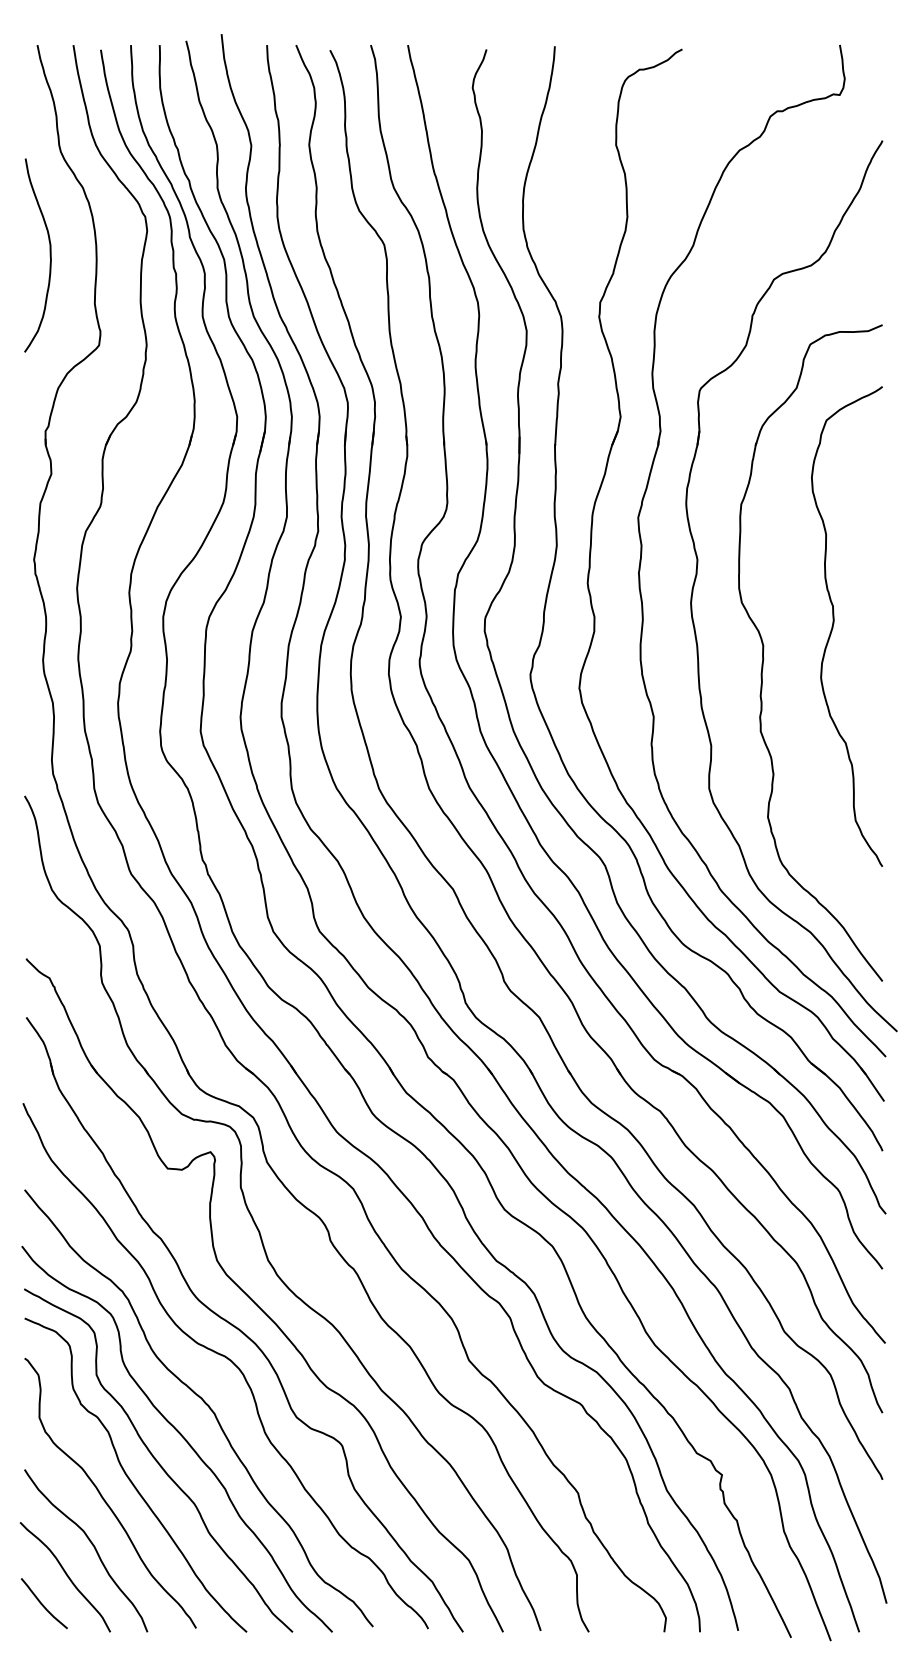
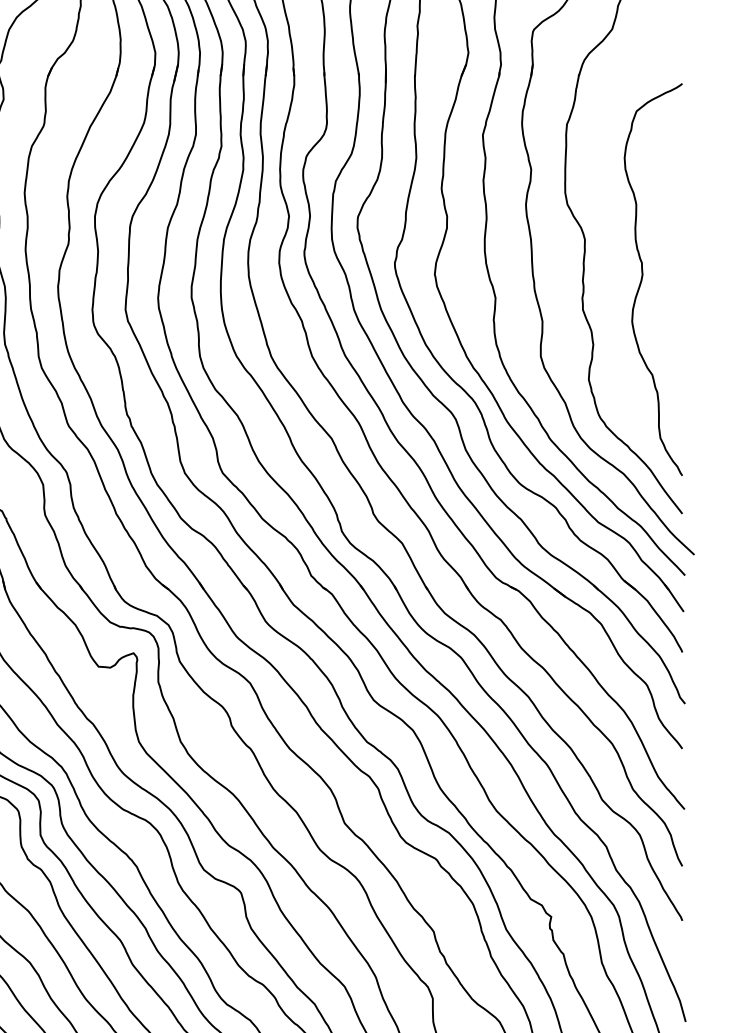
curve: (834, 623) -> (643, 277), moved

